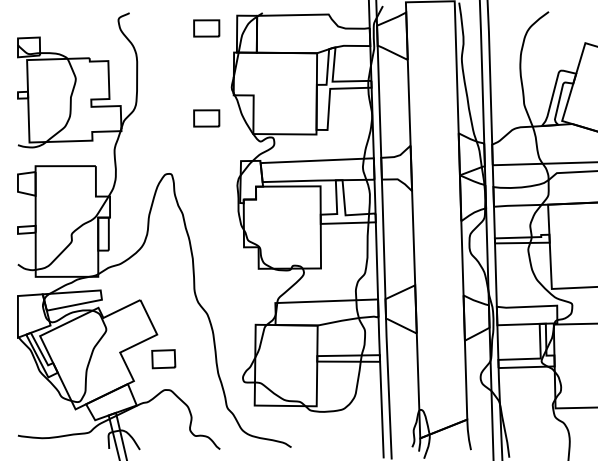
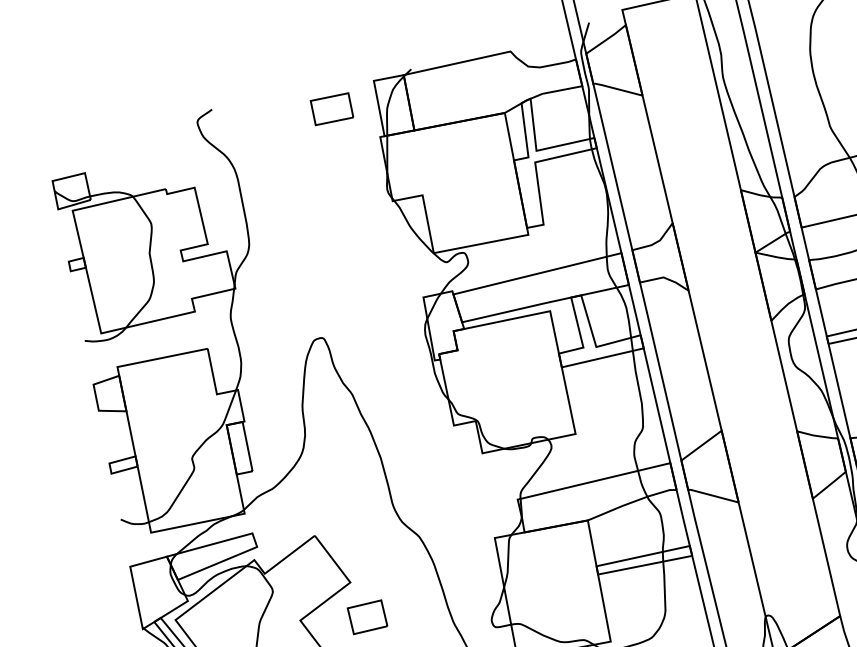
part: (206, 118) -> (358, 244), removed

